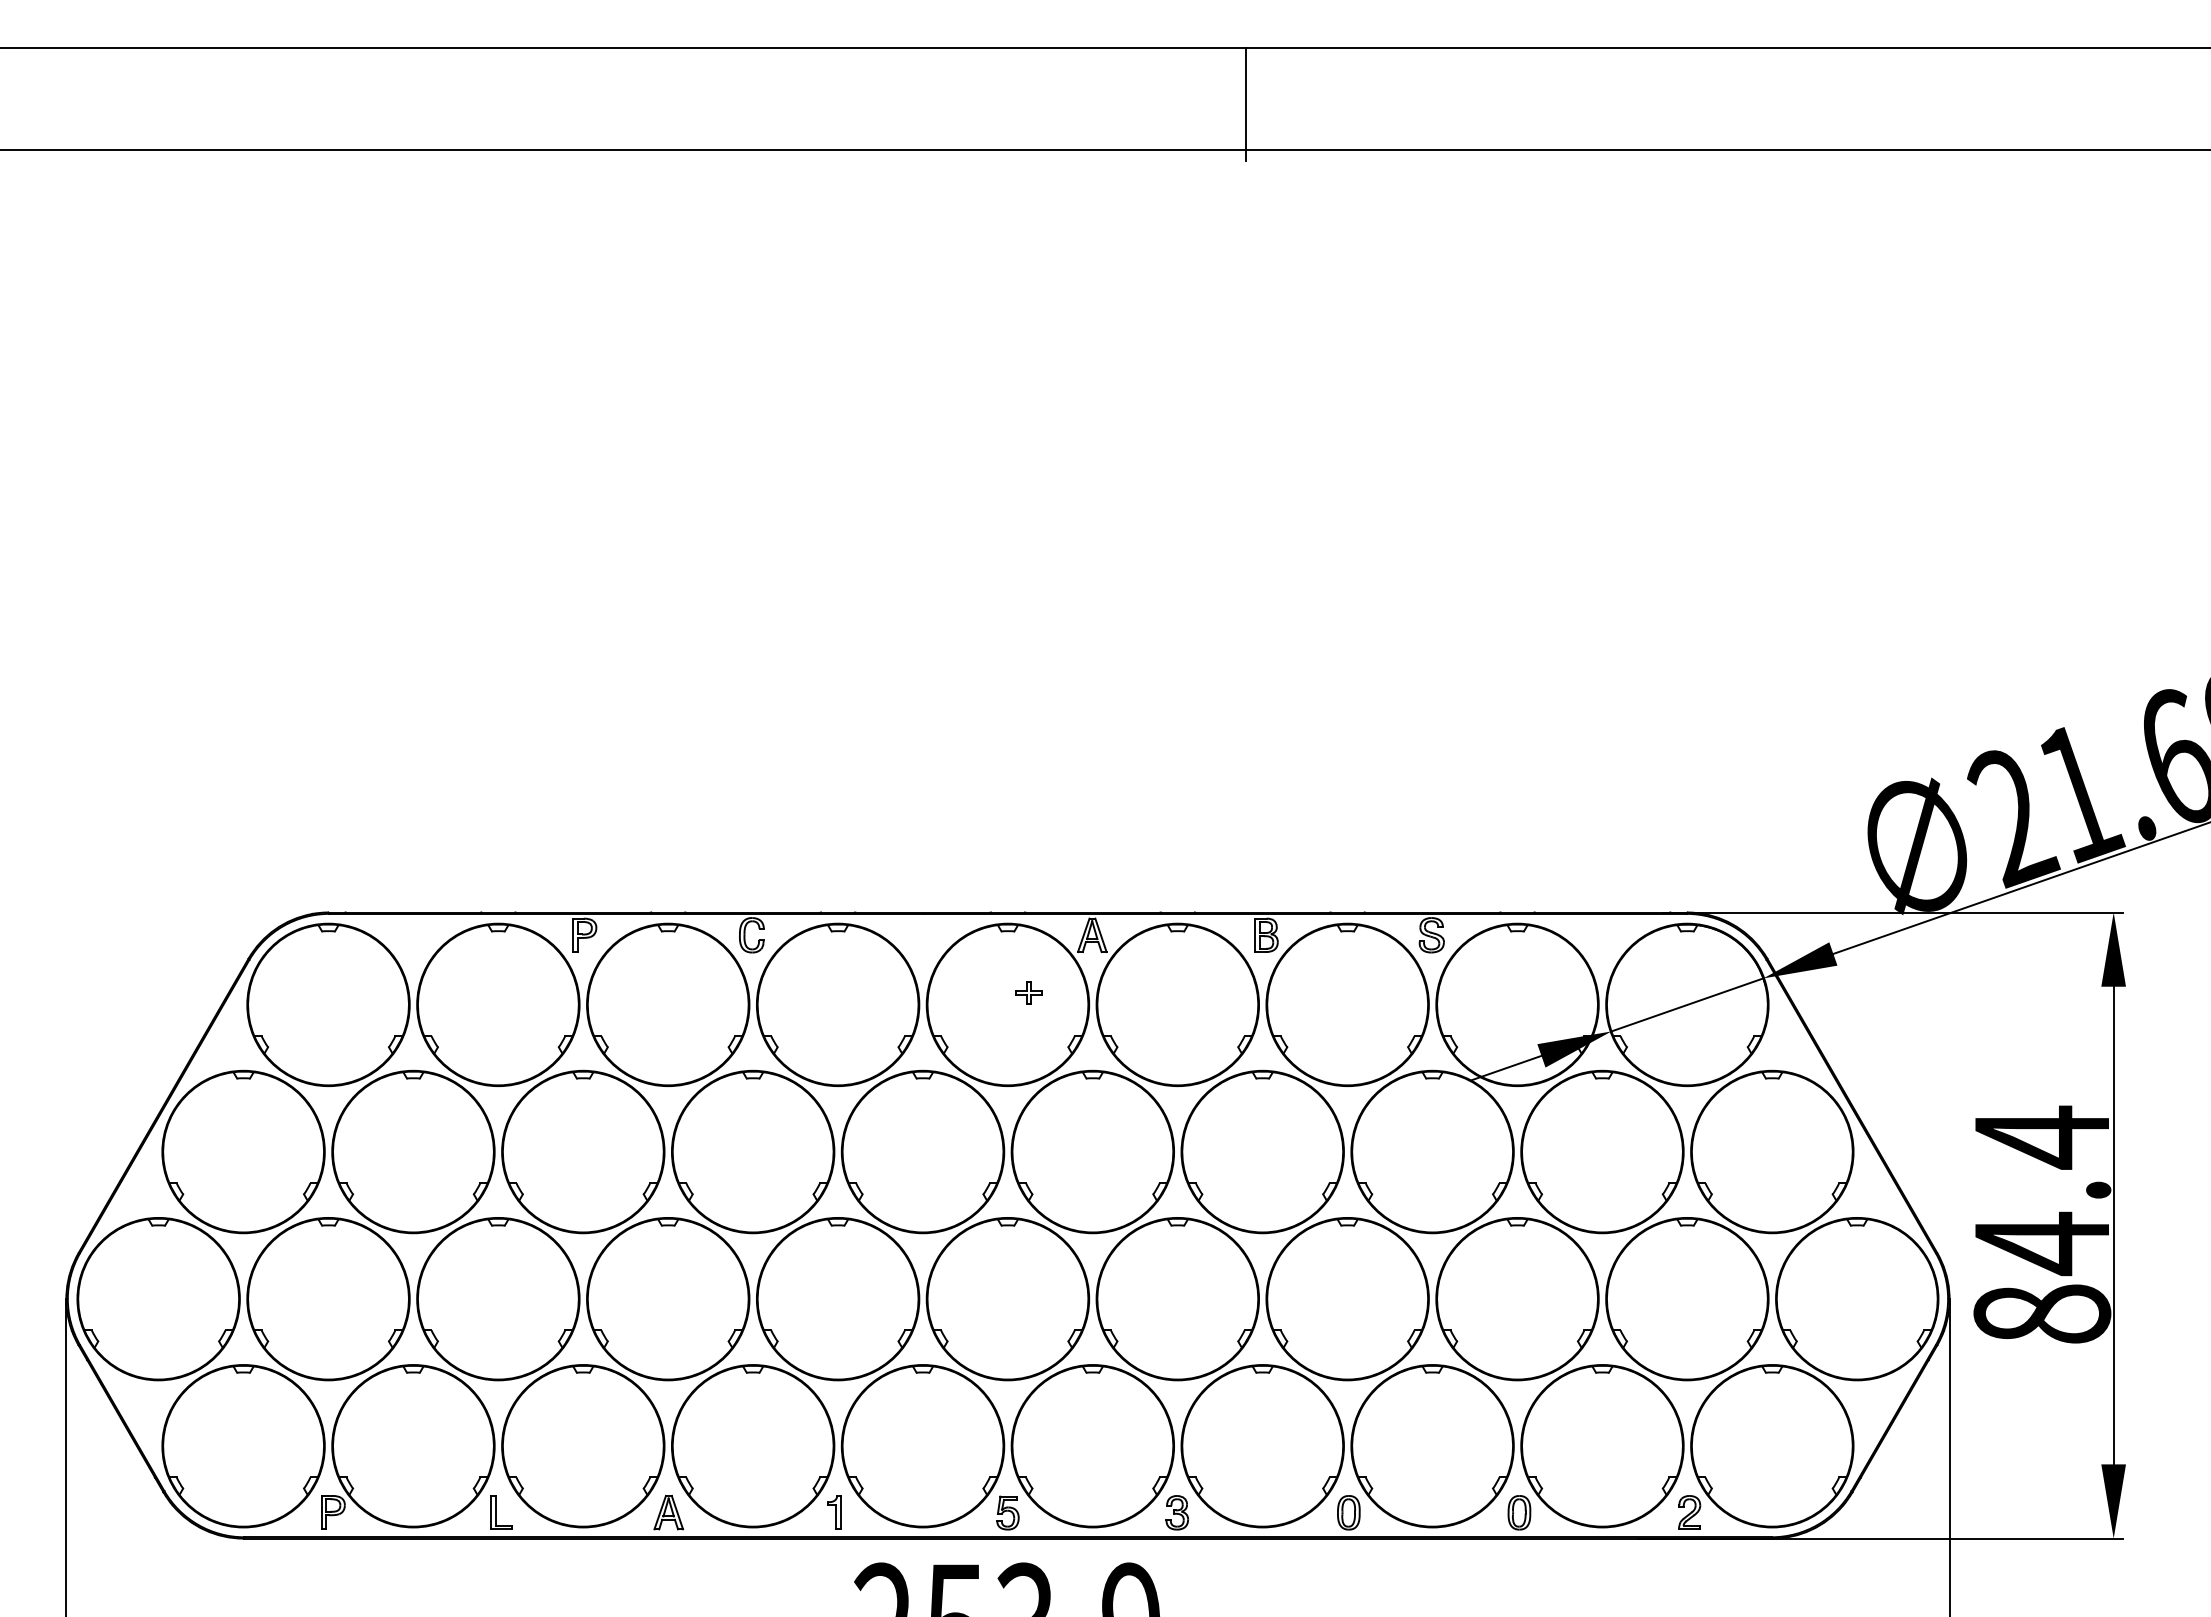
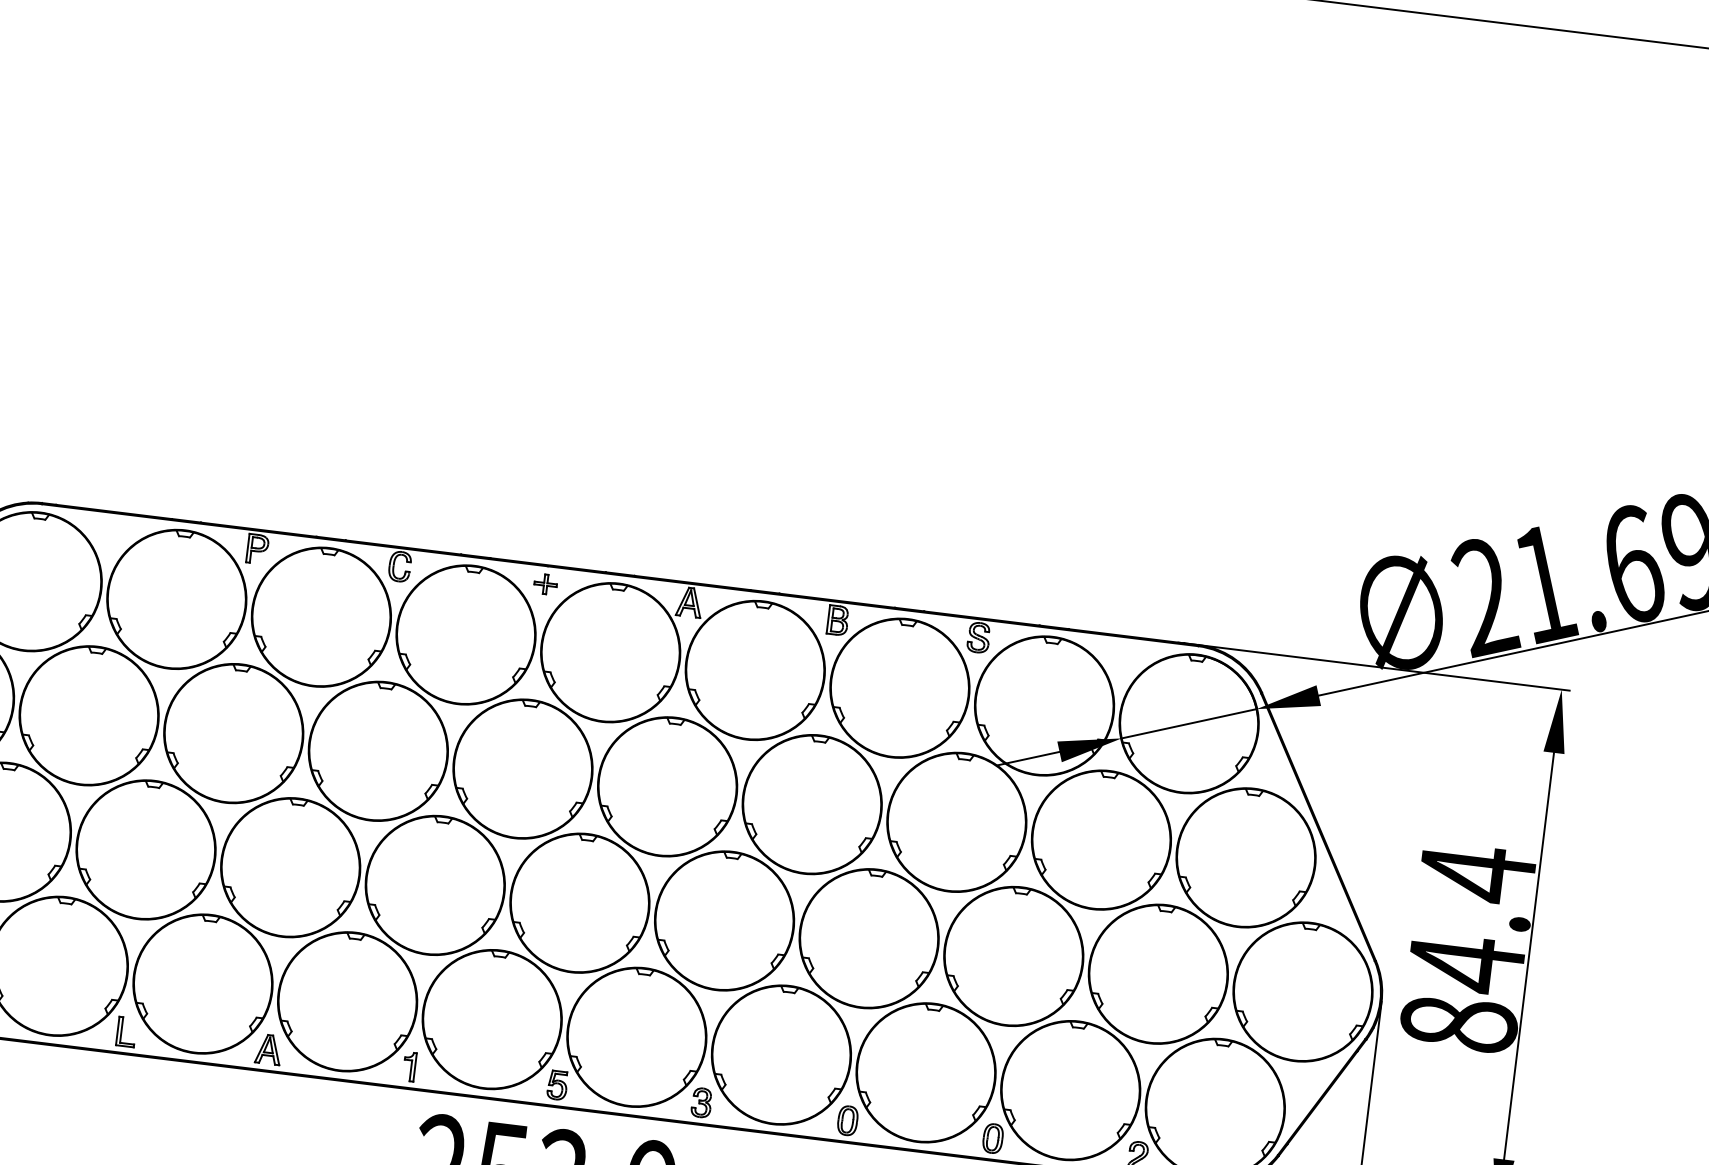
part: (1028, 992) -> (545, 583), moved

